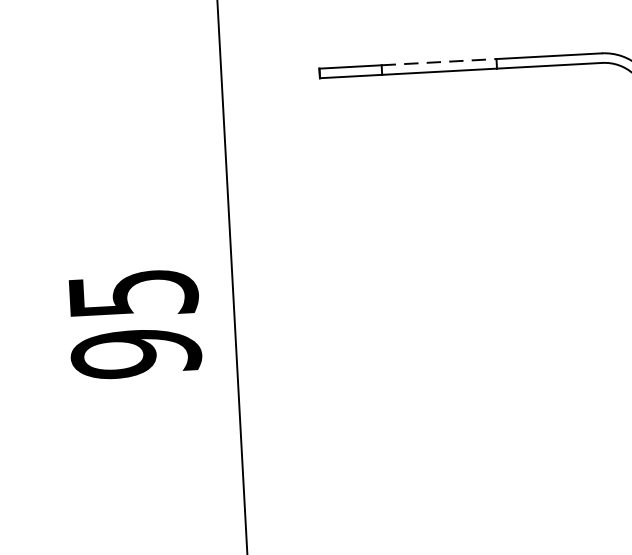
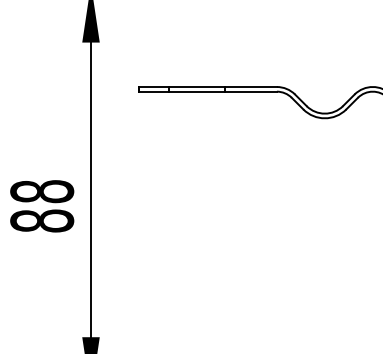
line: (439, 63) -> (197, 87), dashed -> solid
text: (135, 323) -> (42, 206), 95 -> 88

